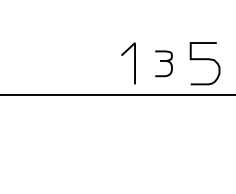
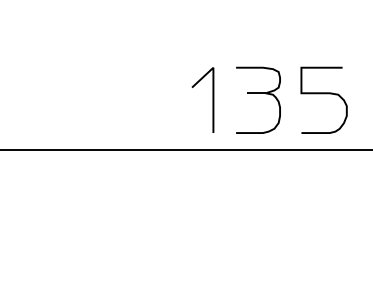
part: (163, 63) -> (258, 100), size x1.67

